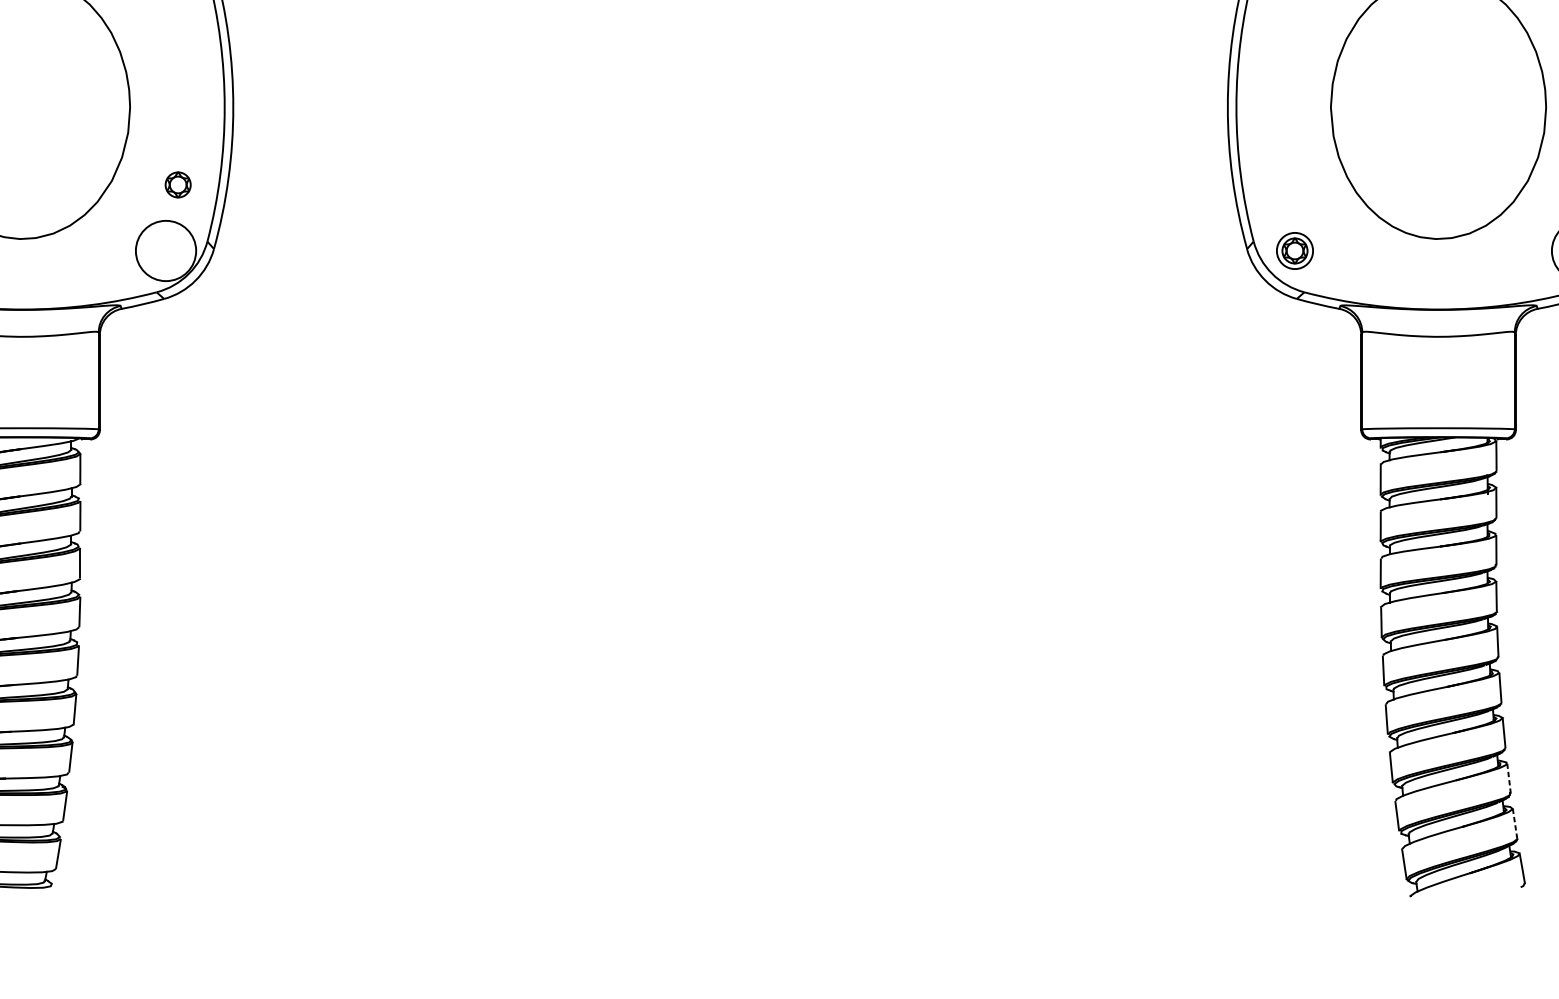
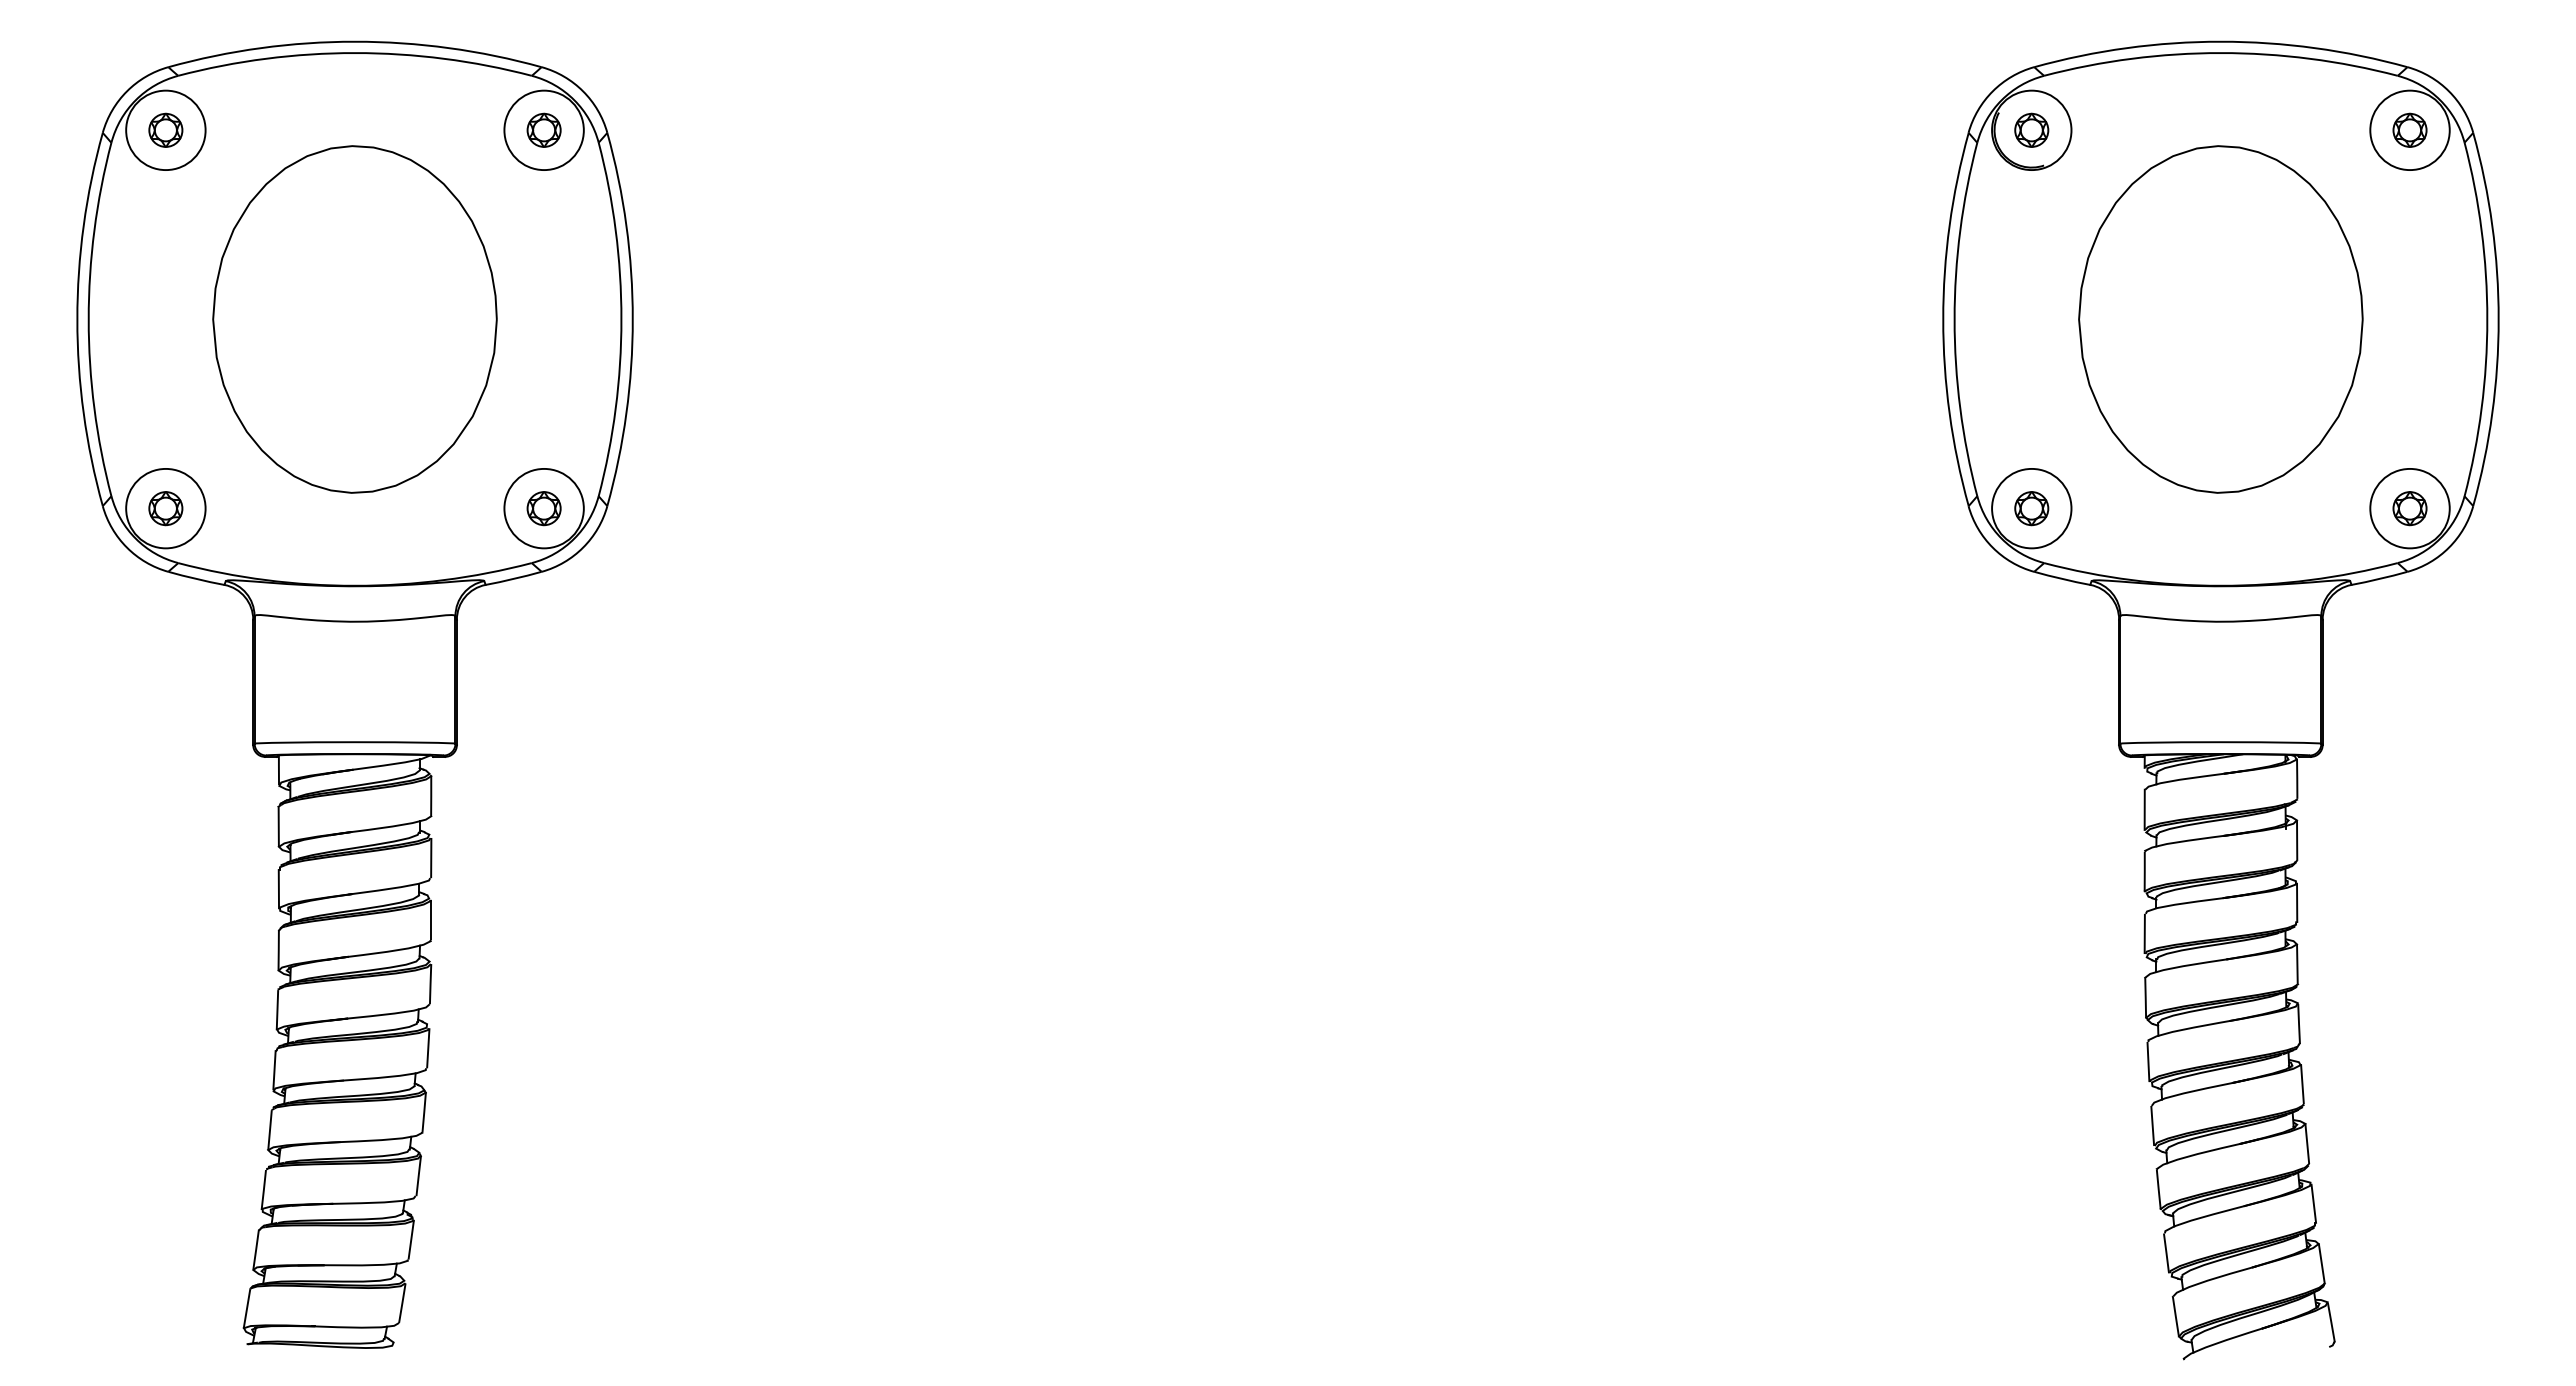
part: (177, 184) -> (543, 508), moved
circle: (1294, 250) -> (2031, 508), size x1.67
line: (1508, 778) -> (2313, 1203), dashed -> solid
line: (1514, 823) -> (2321, 1263), dashed -> solid

